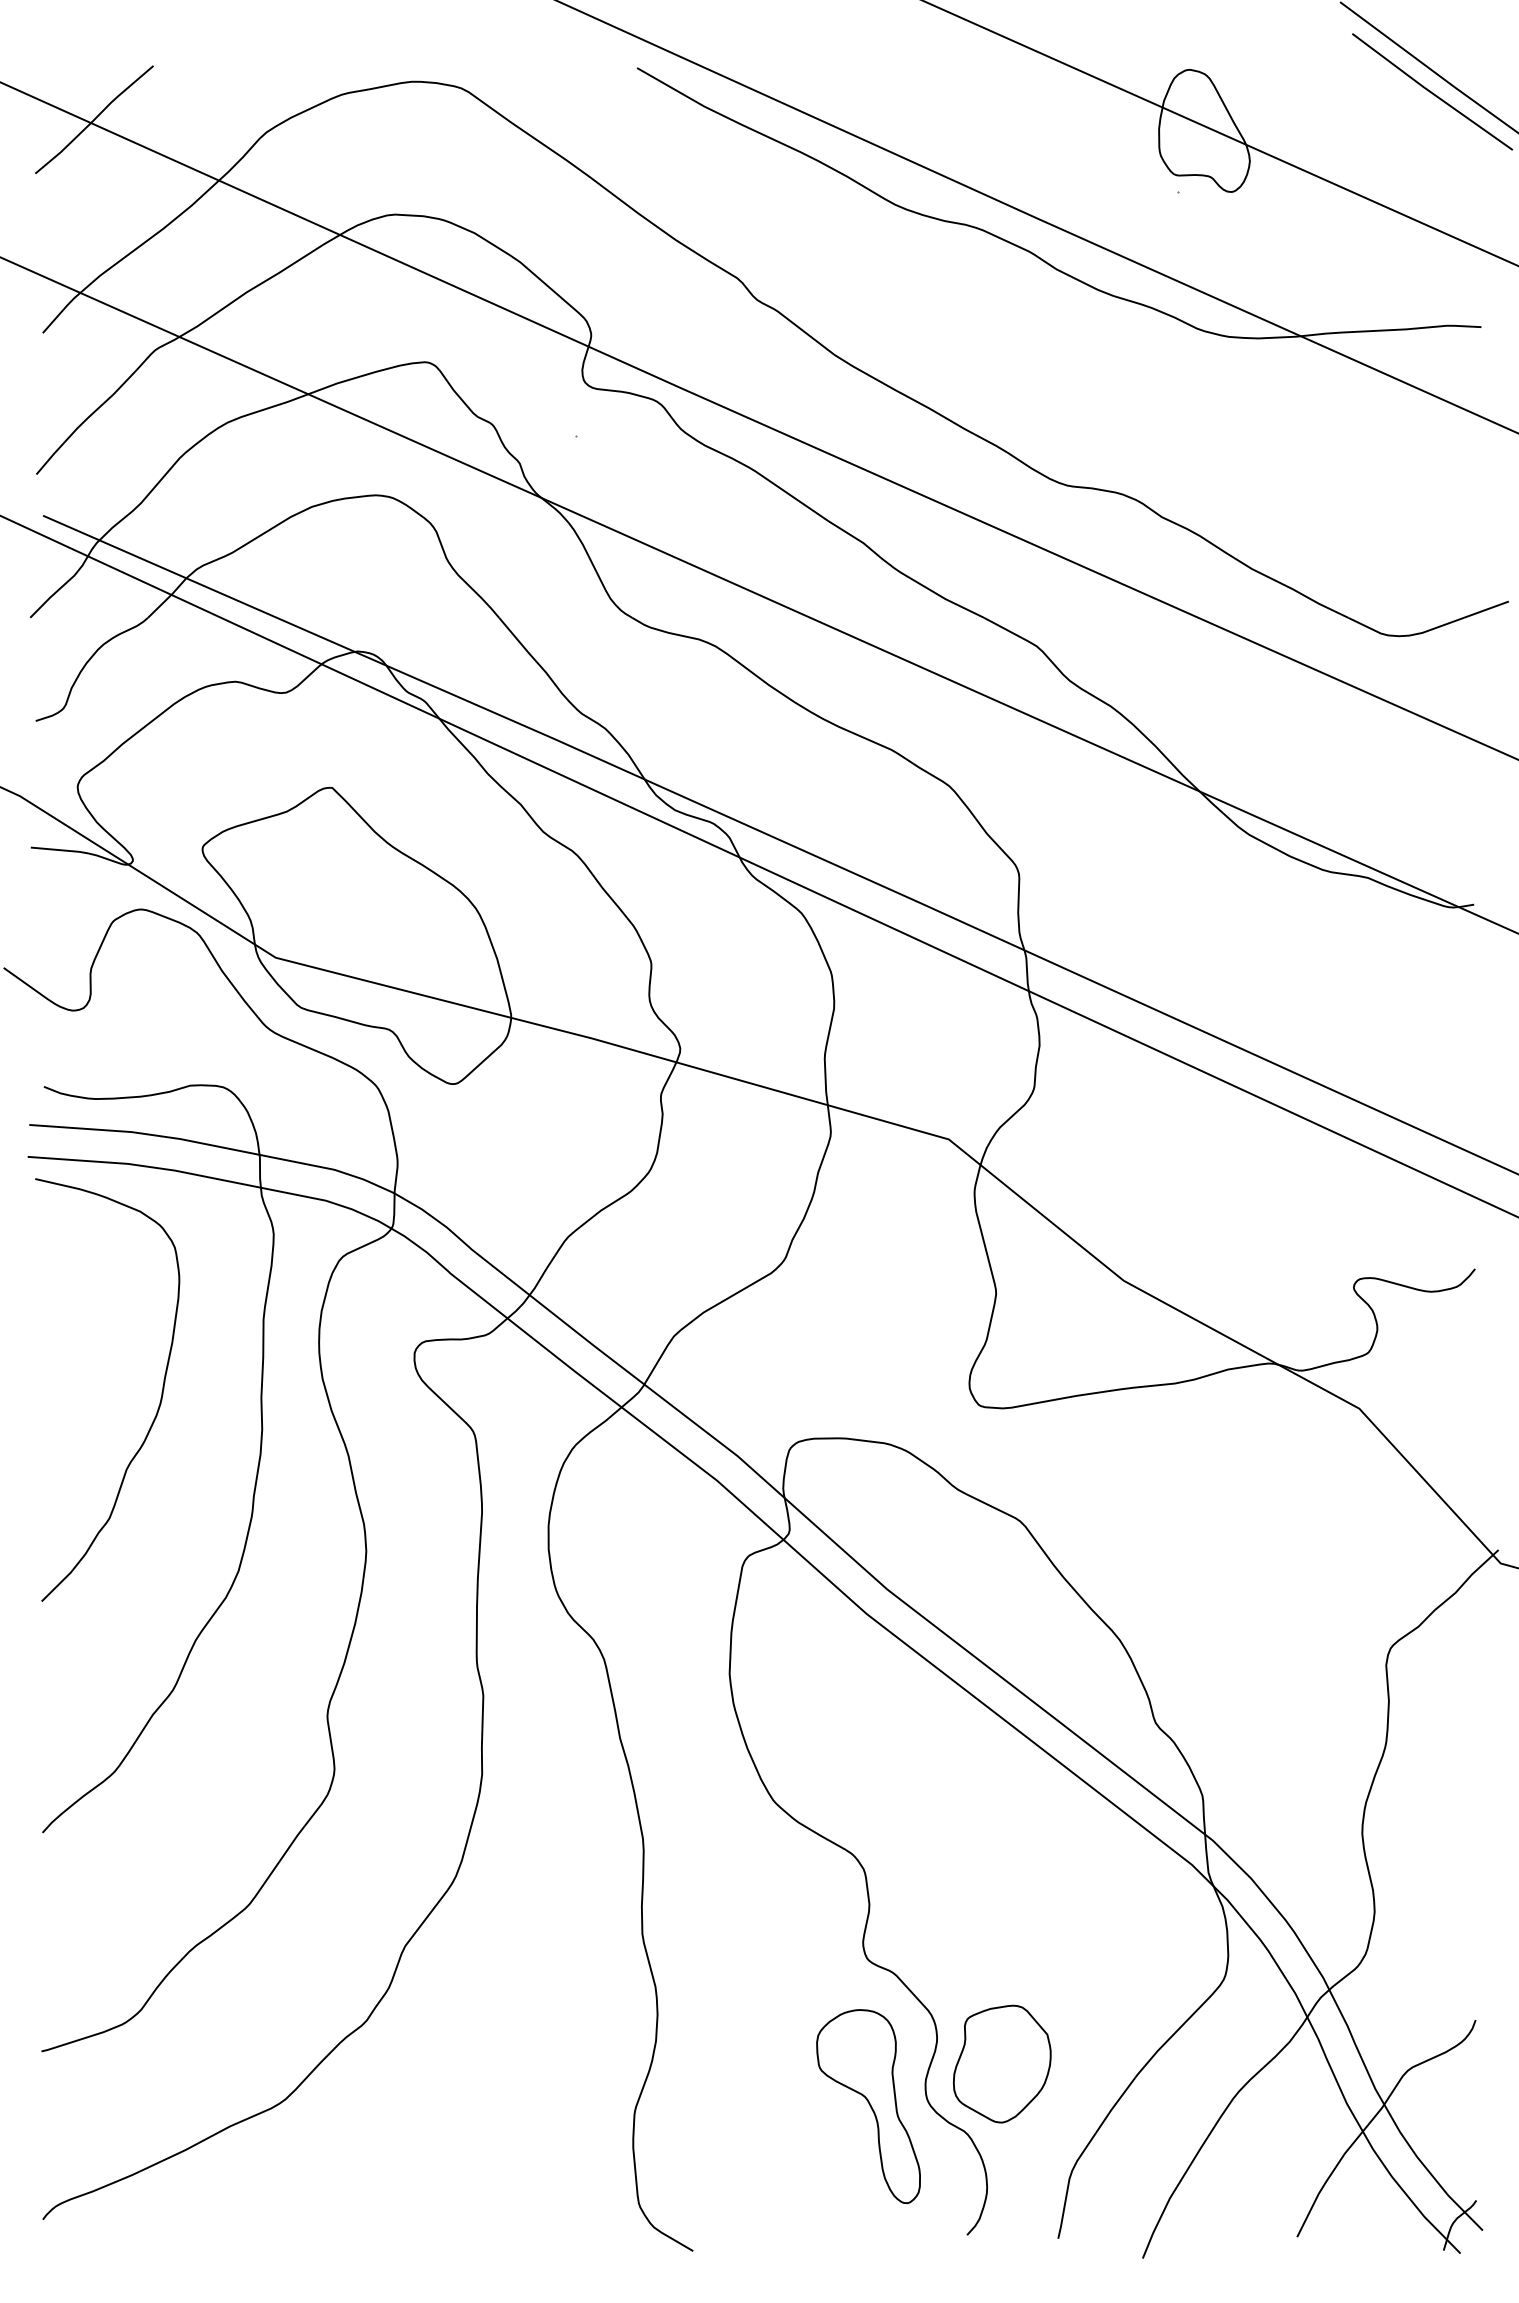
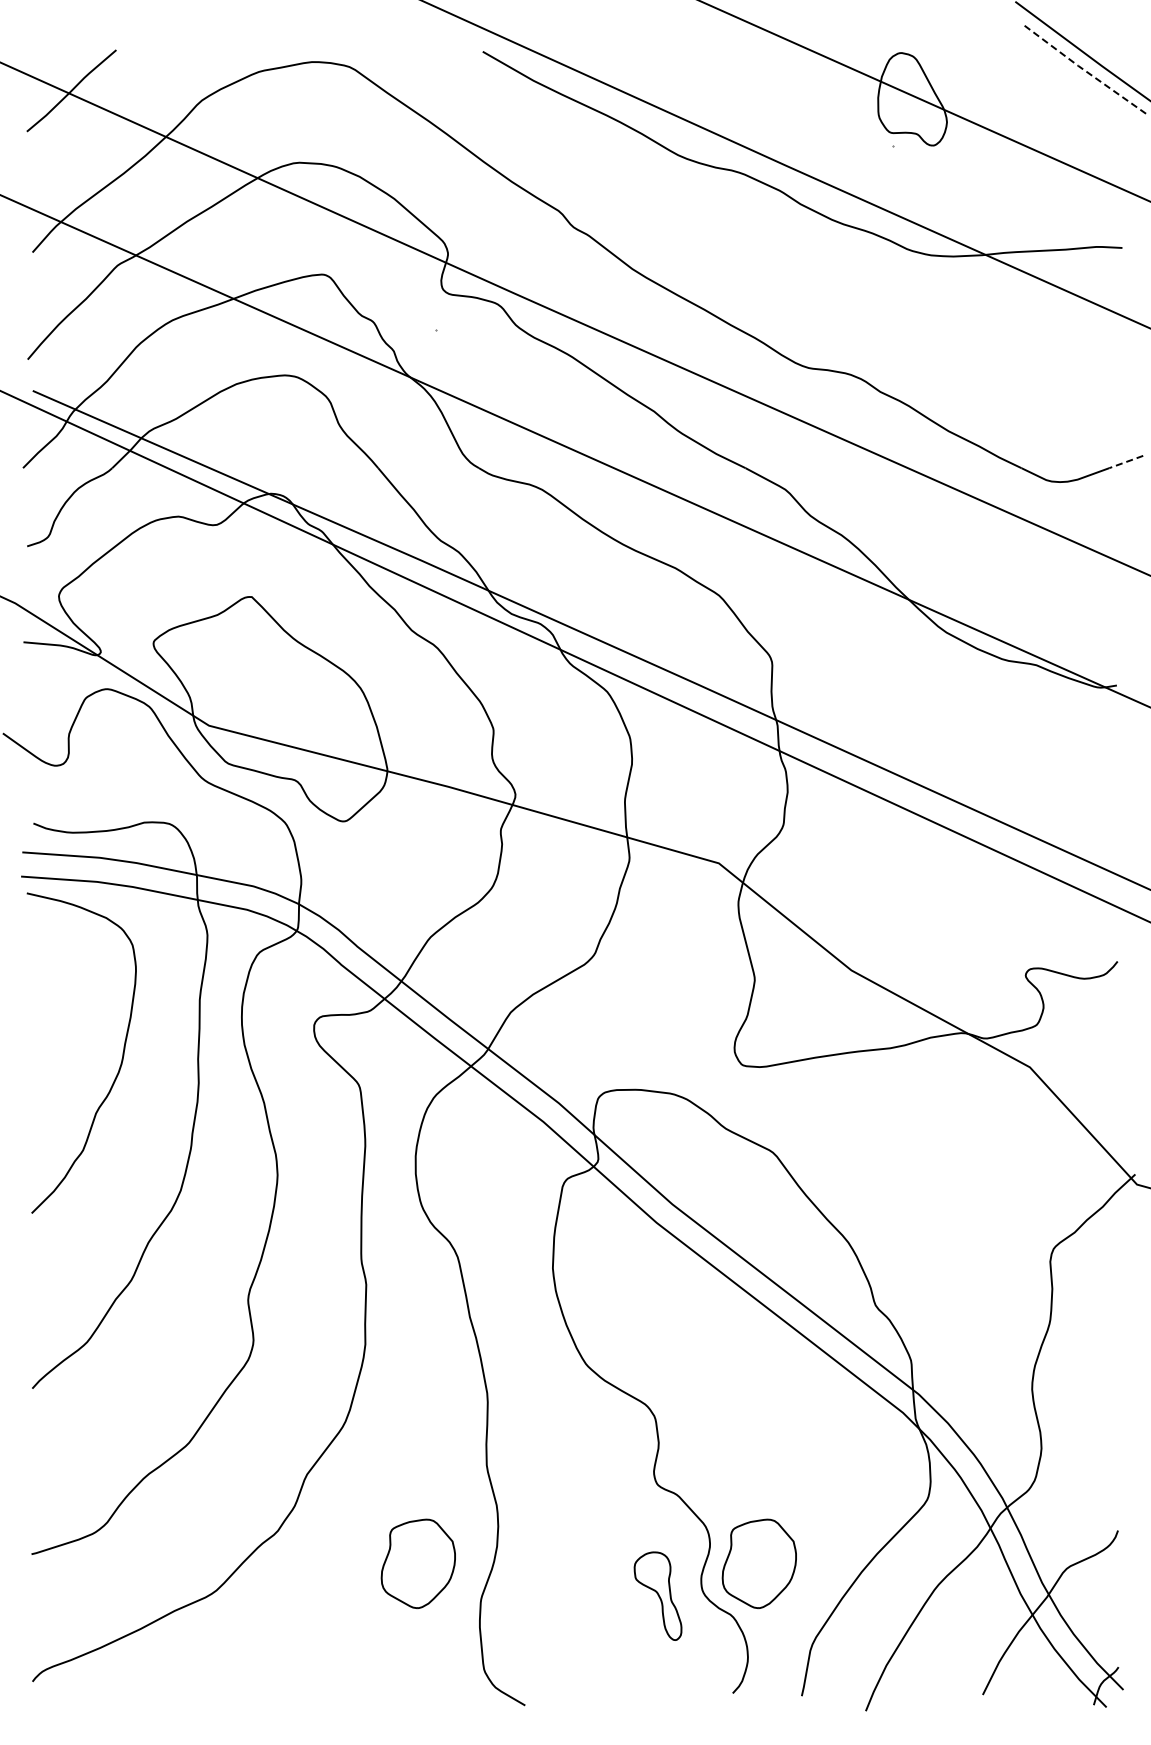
line: (1431, 92) -> (1084, 70), solid -> dashed
line: (1485, 610) -> (1125, 462), solid -> dashed
part: (550, 2063) -> (417, 1563), added
part: (867, 2107) -> (657, 1596), size x0.6

